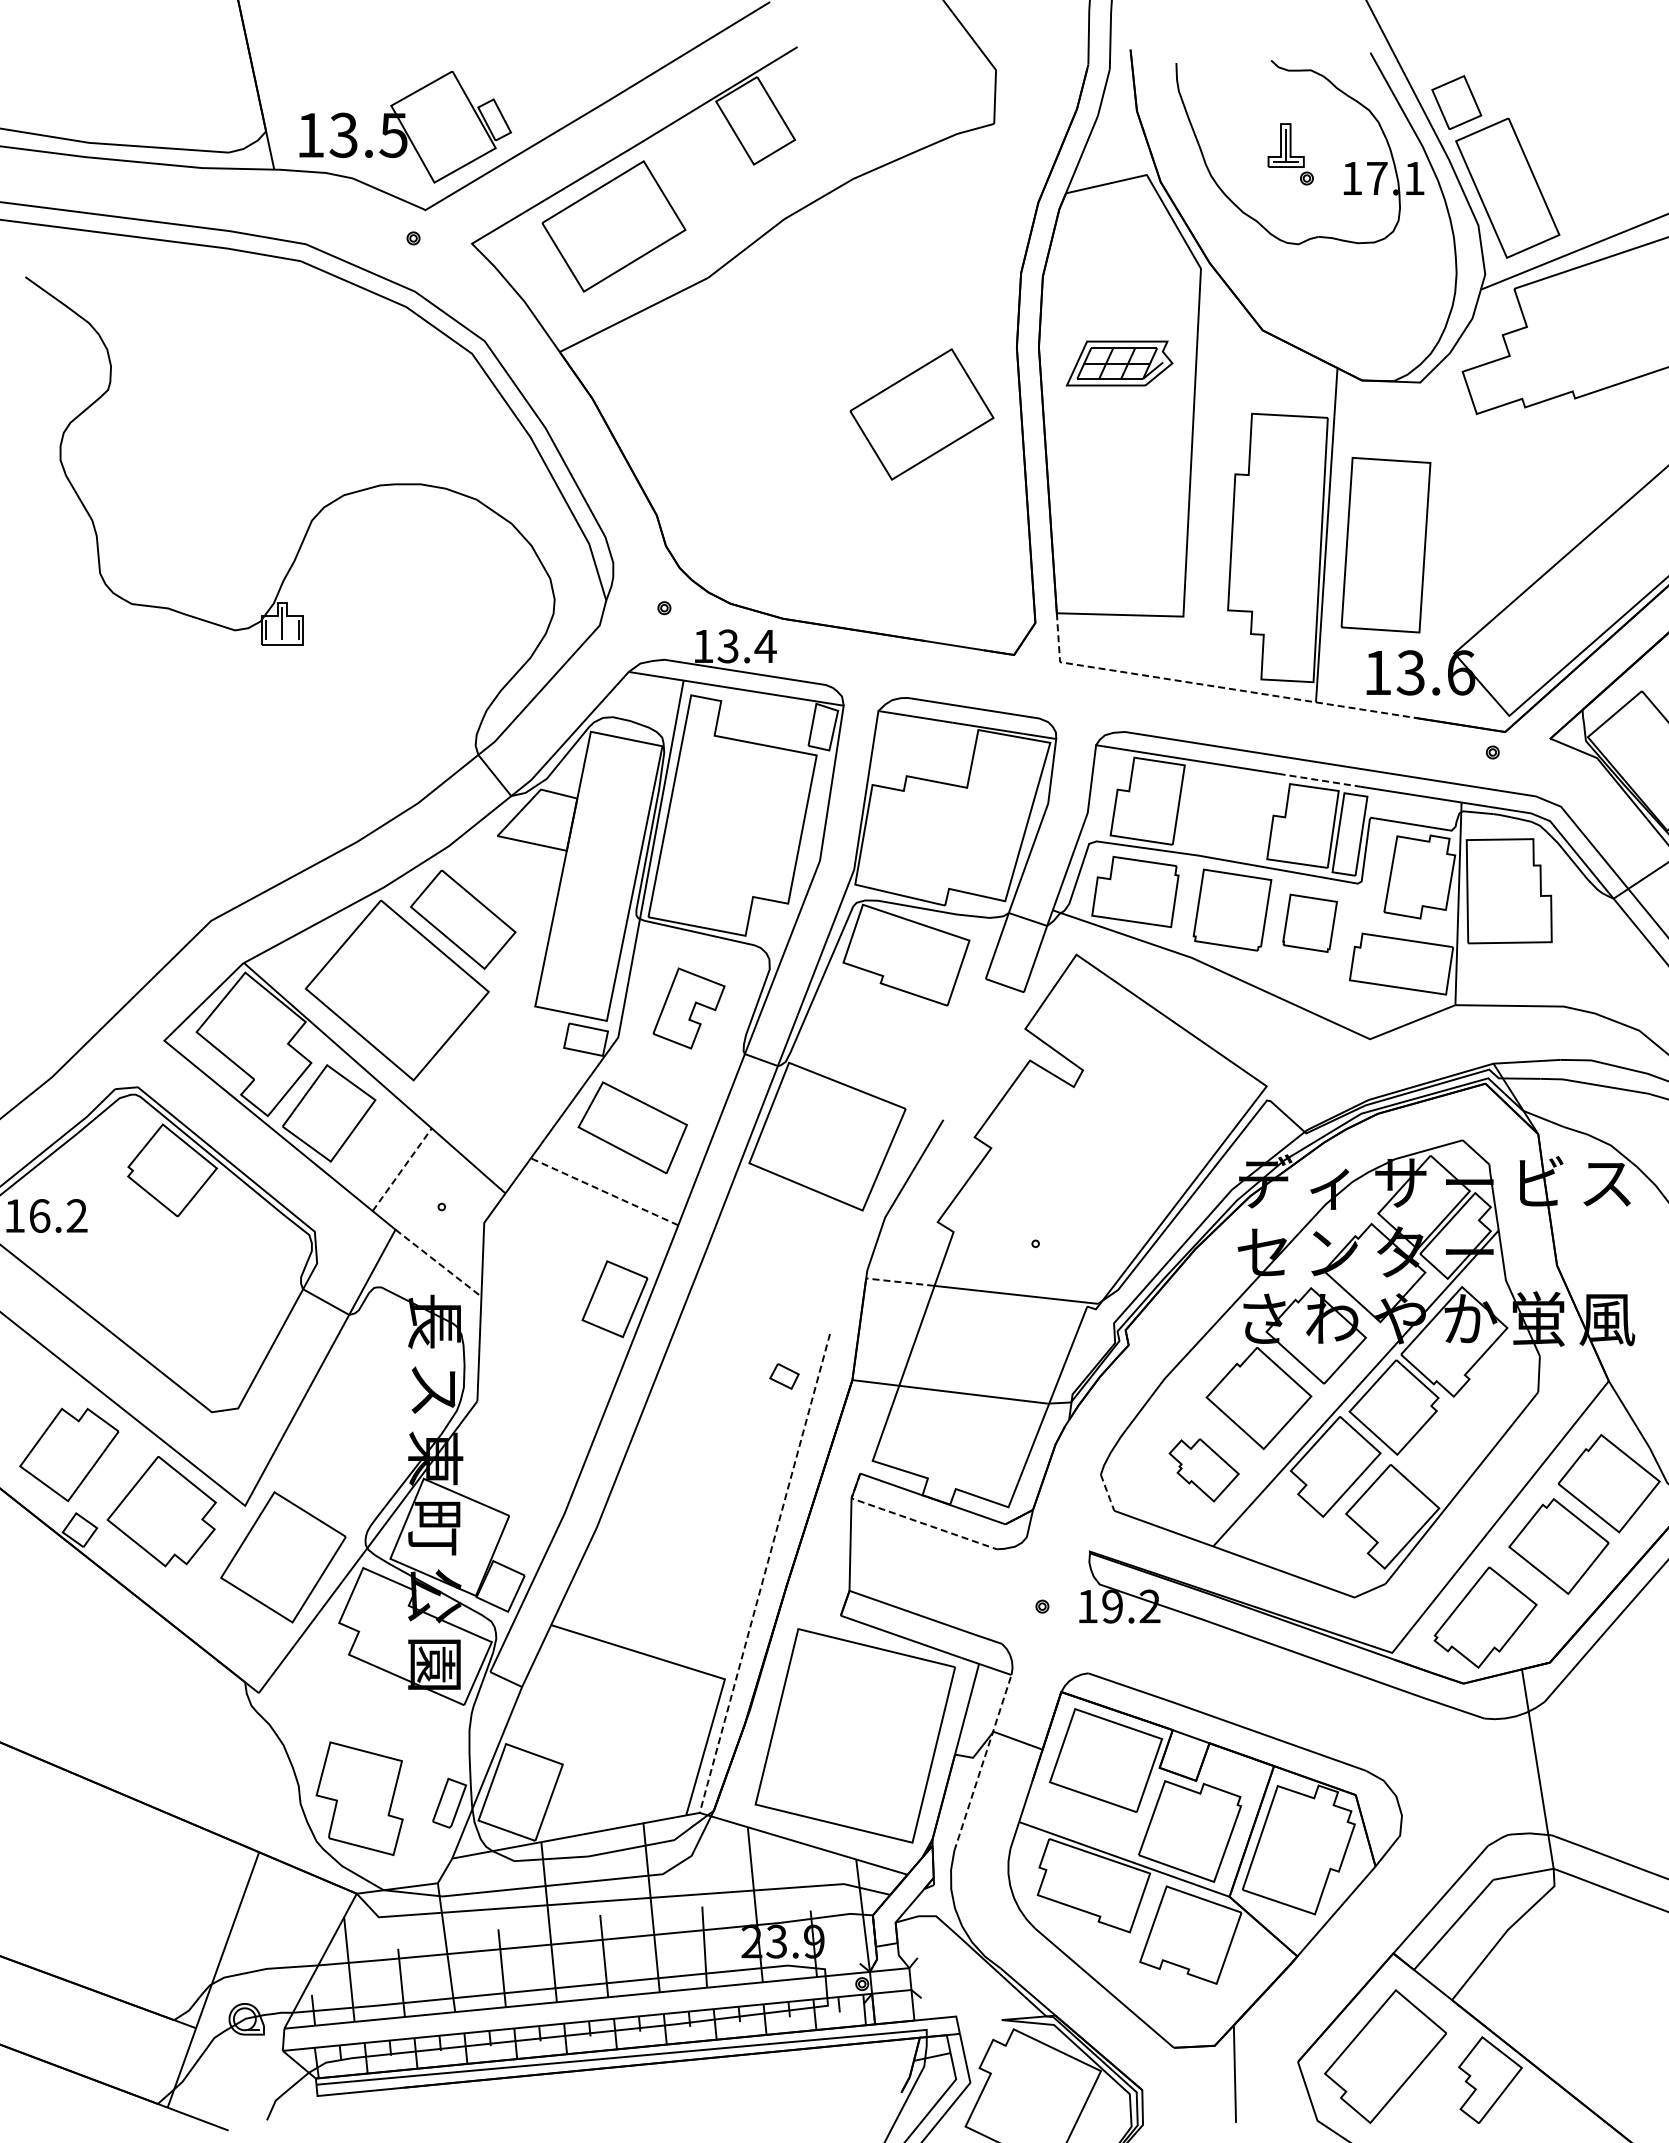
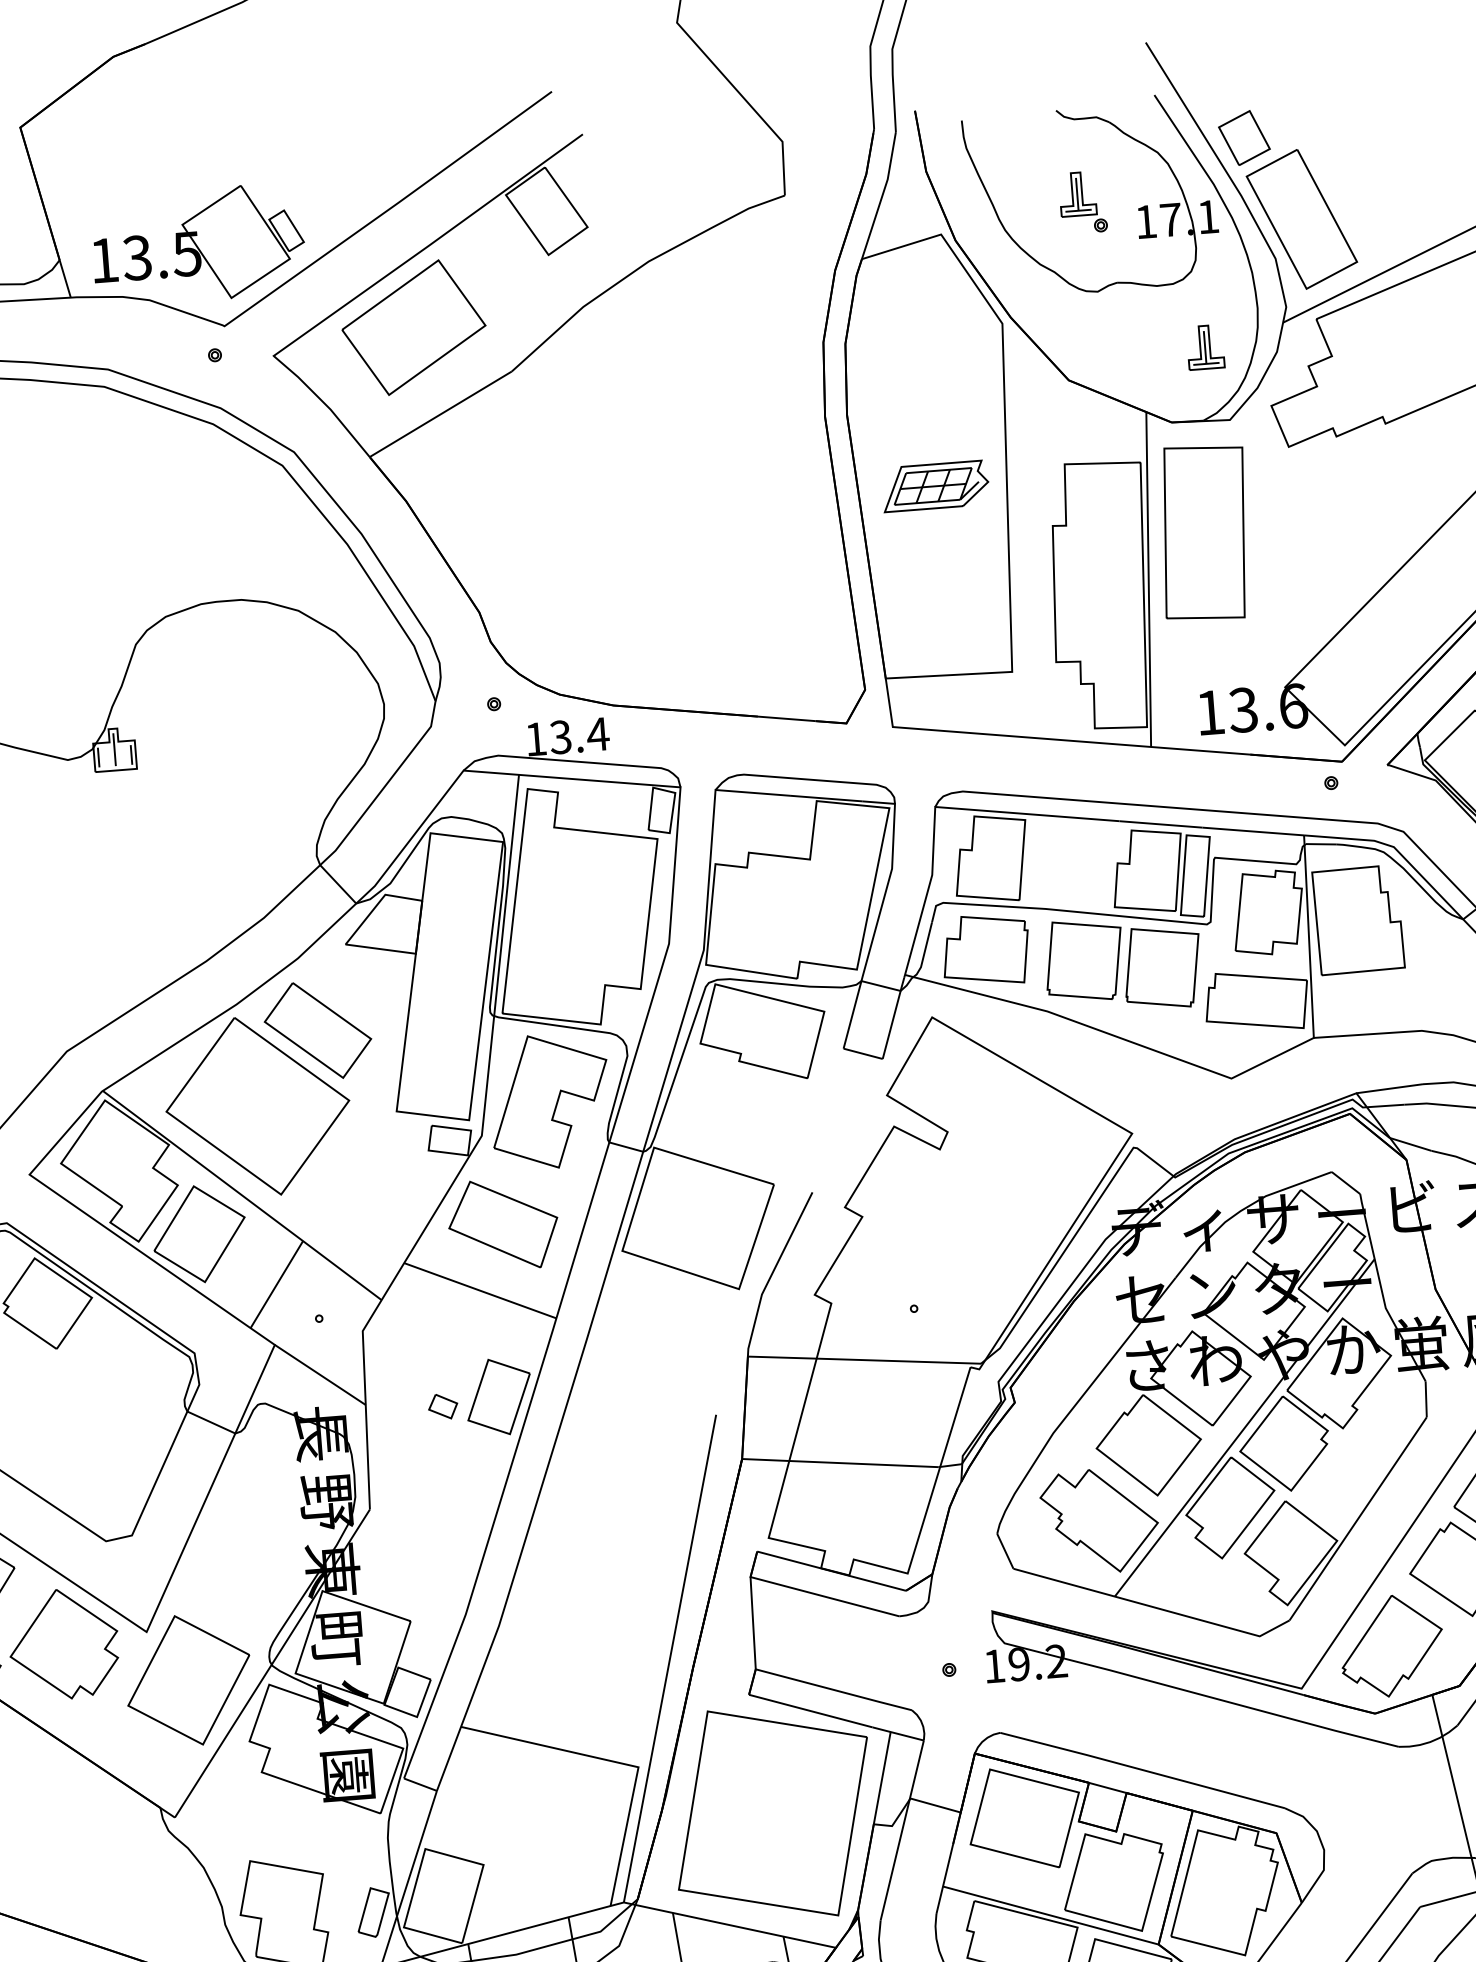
part: (1401, 307) -> (1205, 346), added
part: (1119, 363) -> (935, 486), moved
part: (921, 414) -> (735, 490), removed
part: (1385, 545) -> (1204, 533), moved
line: (1212, 686) -> (1046, 739), dashed -> solid
line: (1319, 780) -> (1160, 824), dashed -> solid
part: (1309, 923) -> (1161, 967), size x1.43
part: (688, 1008) -> (549, 1101), size x1.67
line: (402, 1169) -> (277, 1284), dashed -> solid
line: (604, 1191) -> (480, 1290), dashed -> solid
line: (438, 1263) -> (320, 1375), dashed -> solid
line: (899, 1282) -> (781, 1358), dashed -> solid
part: (784, 1376) -> (443, 1406), moved
text: (434, 1390) -> (326, 1502), ス -> 野
part: (1203, 1470) -> (1099, 1521), size x1.67
line: (1107, 1493) -> (1005, 1552), dashed -> solid
line: (910, 1519) -> (810, 1593), dashed -> solid
line: (764, 1573) -> (669, 1658), dashed -> solid
line: (982, 1762) -> (901, 1830), dashed -> solid

